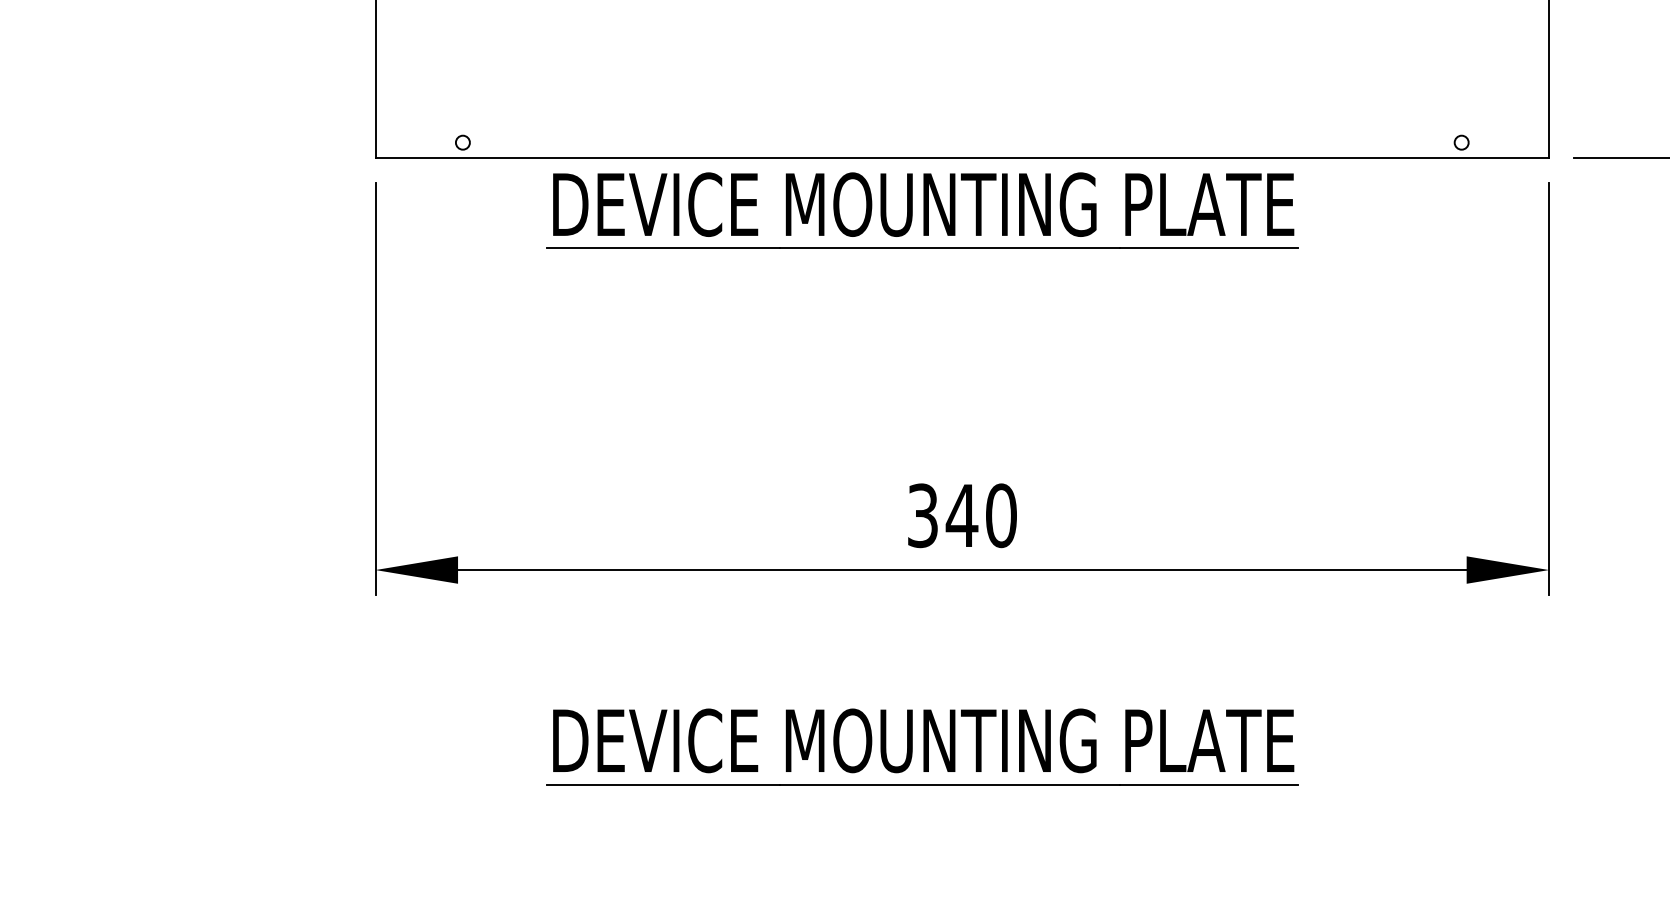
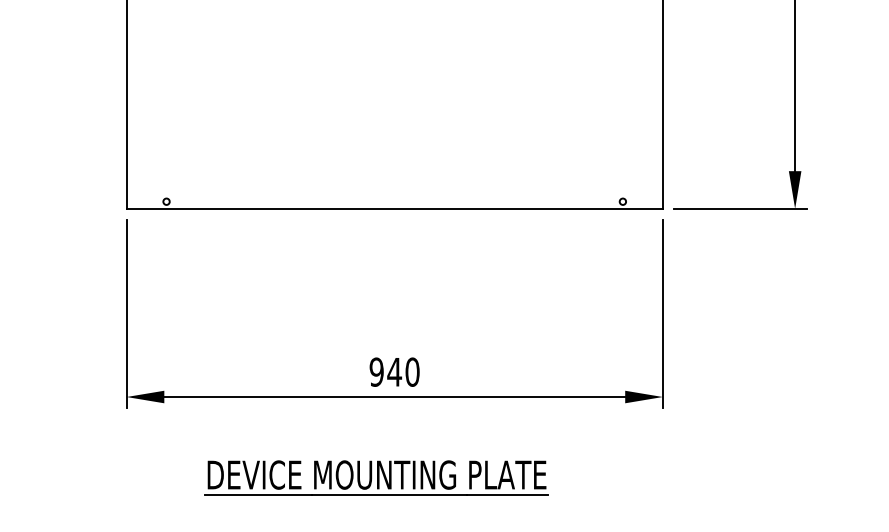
part: (922, 209) -> (376, 232), removed
text: (922, 514) -> (376, 371), 340 -> 940

